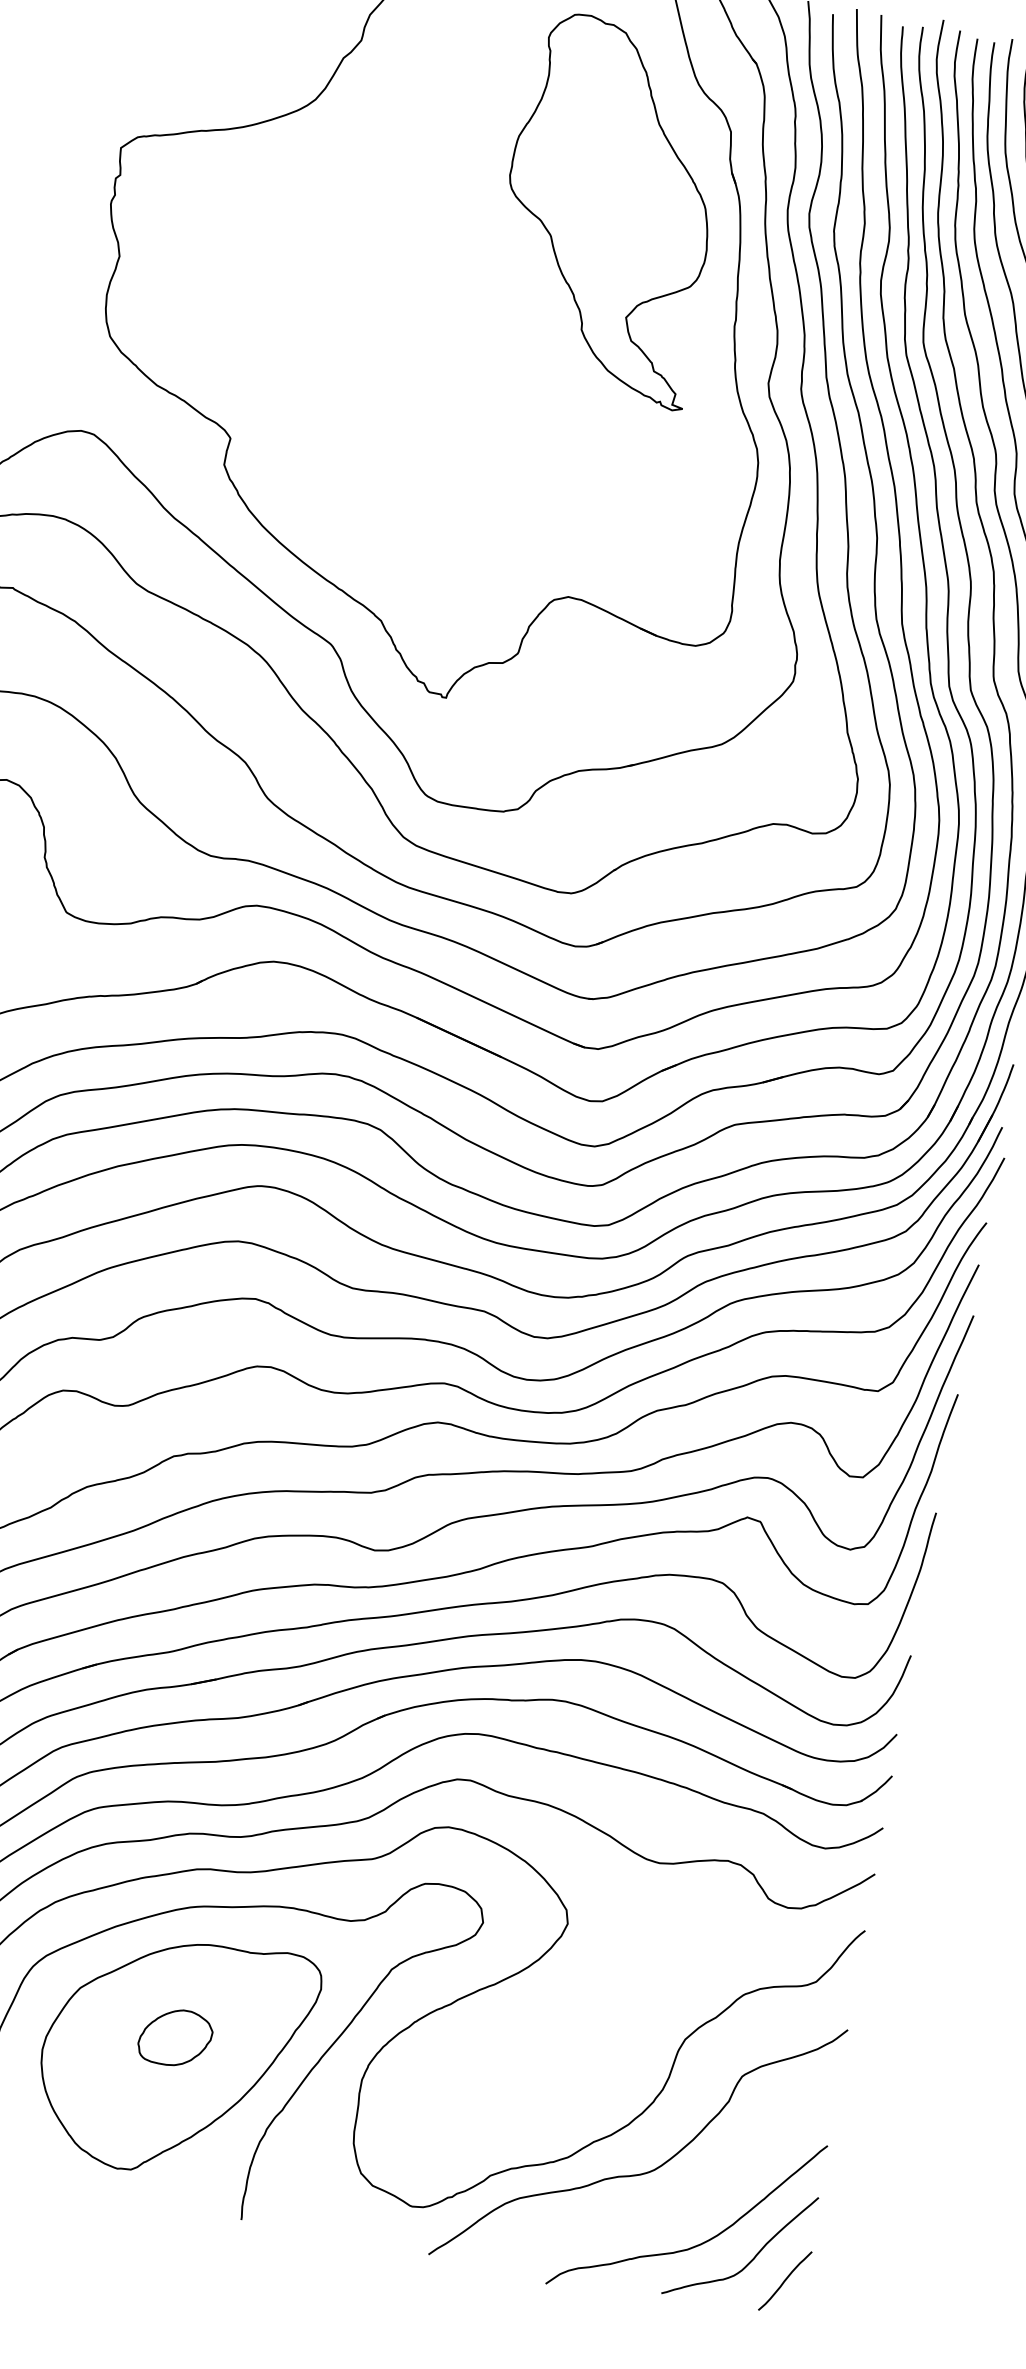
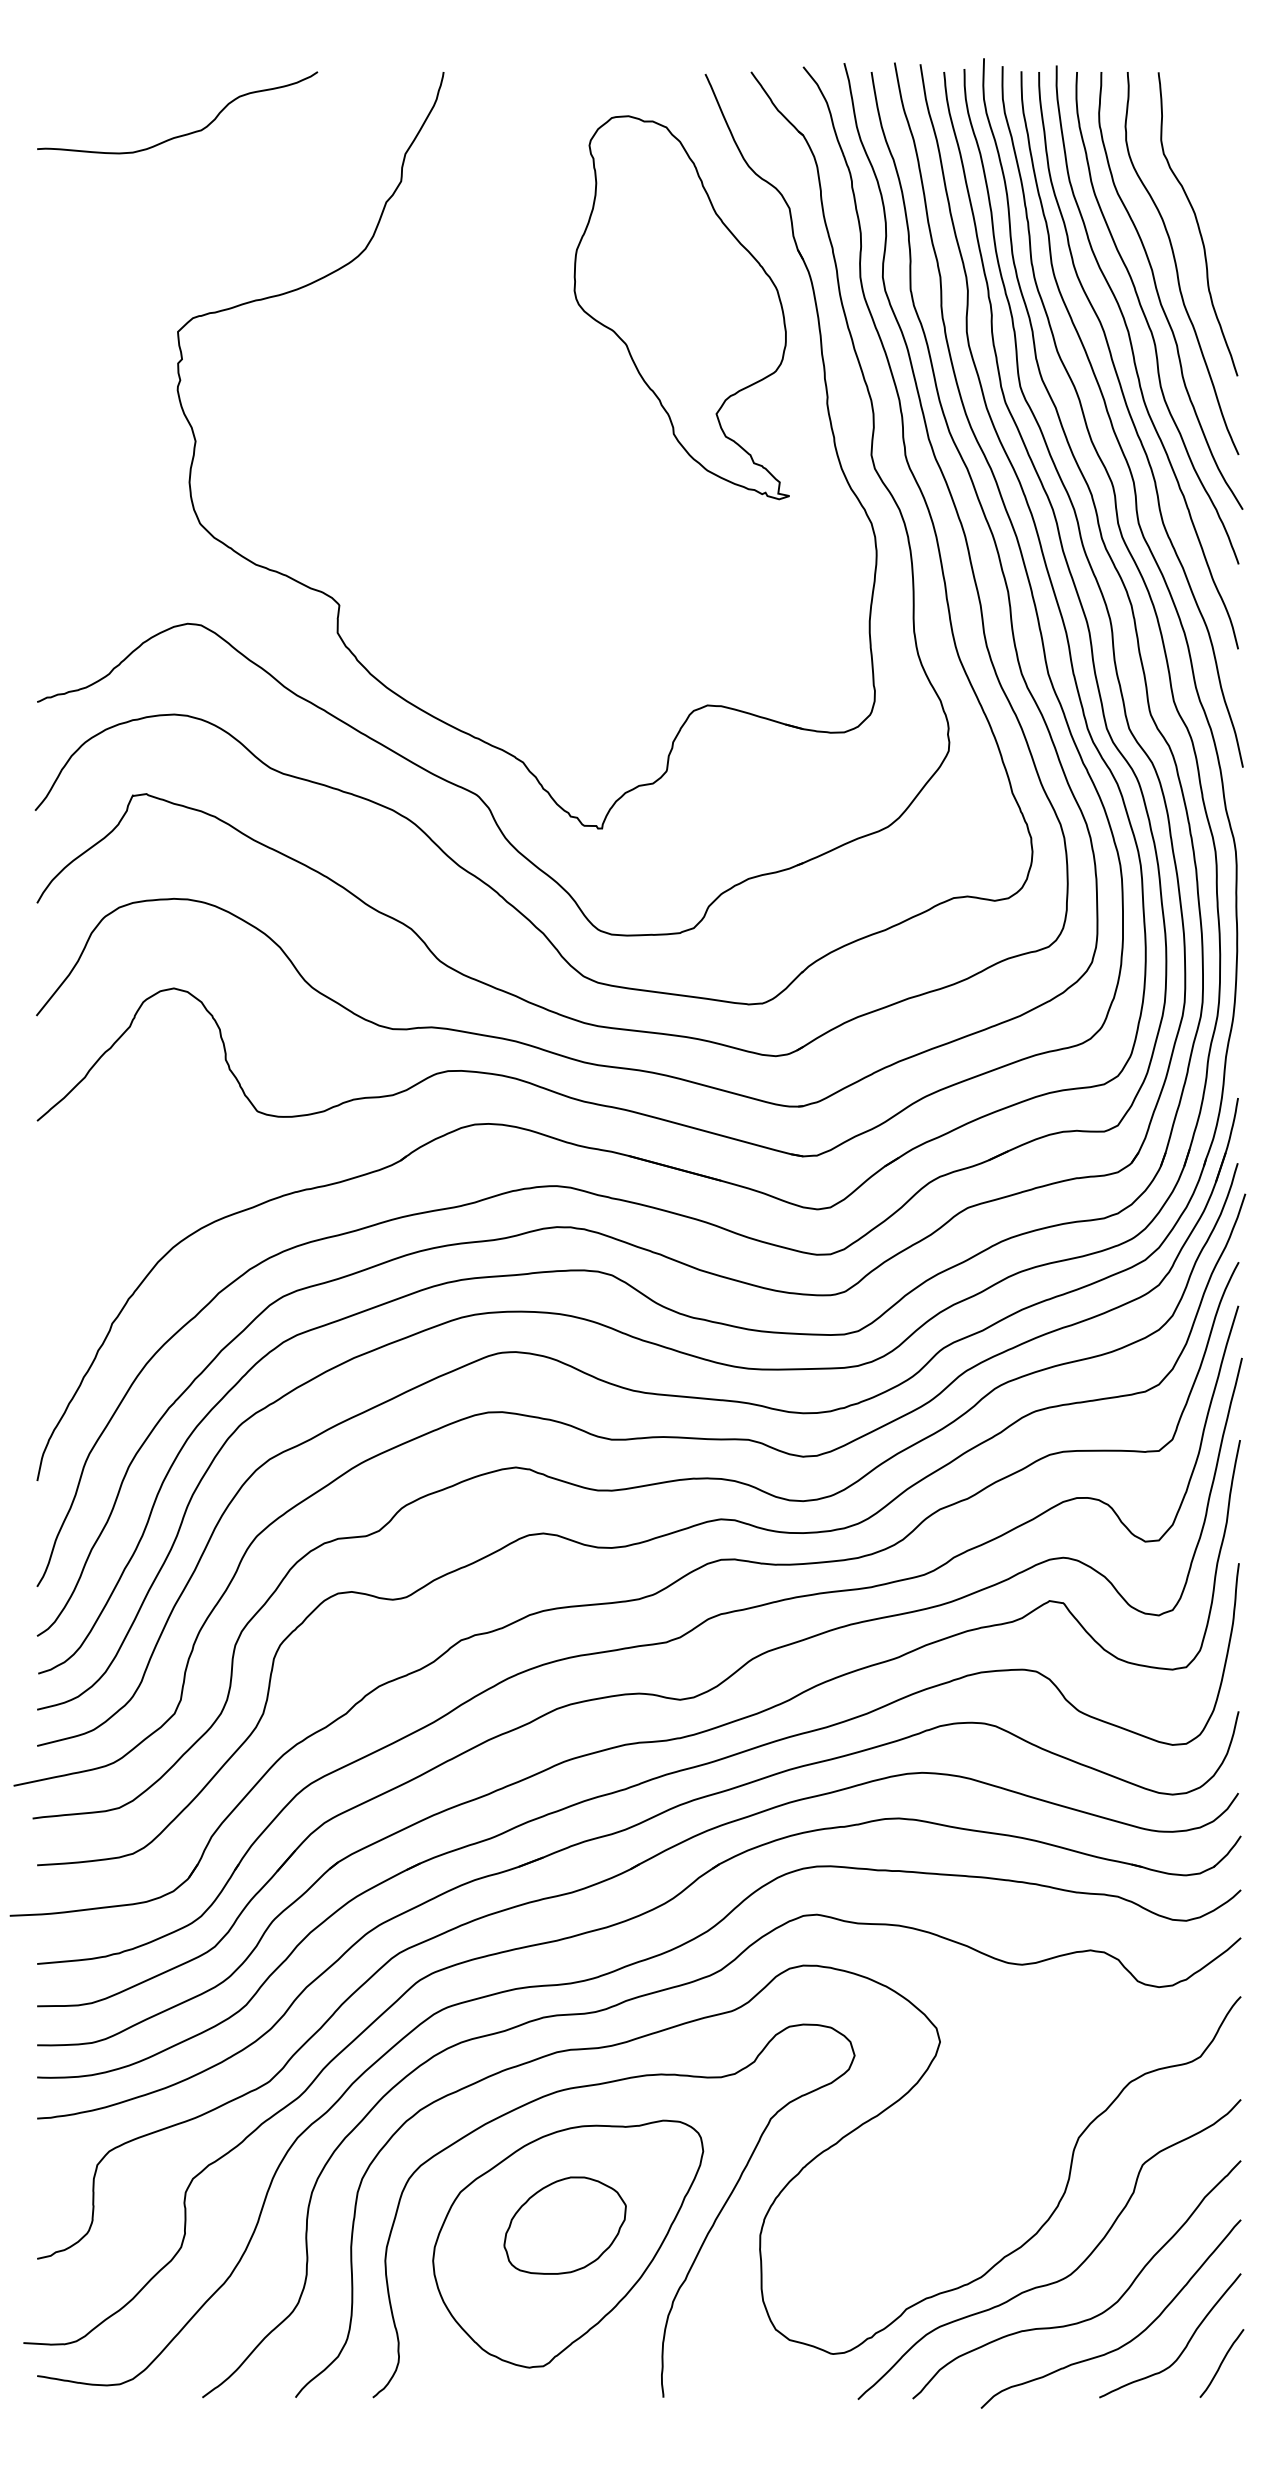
part: (174, 2037) -> (564, 2225), size x1.67
curve: (671, 2213) -> (1095, 2315), added

